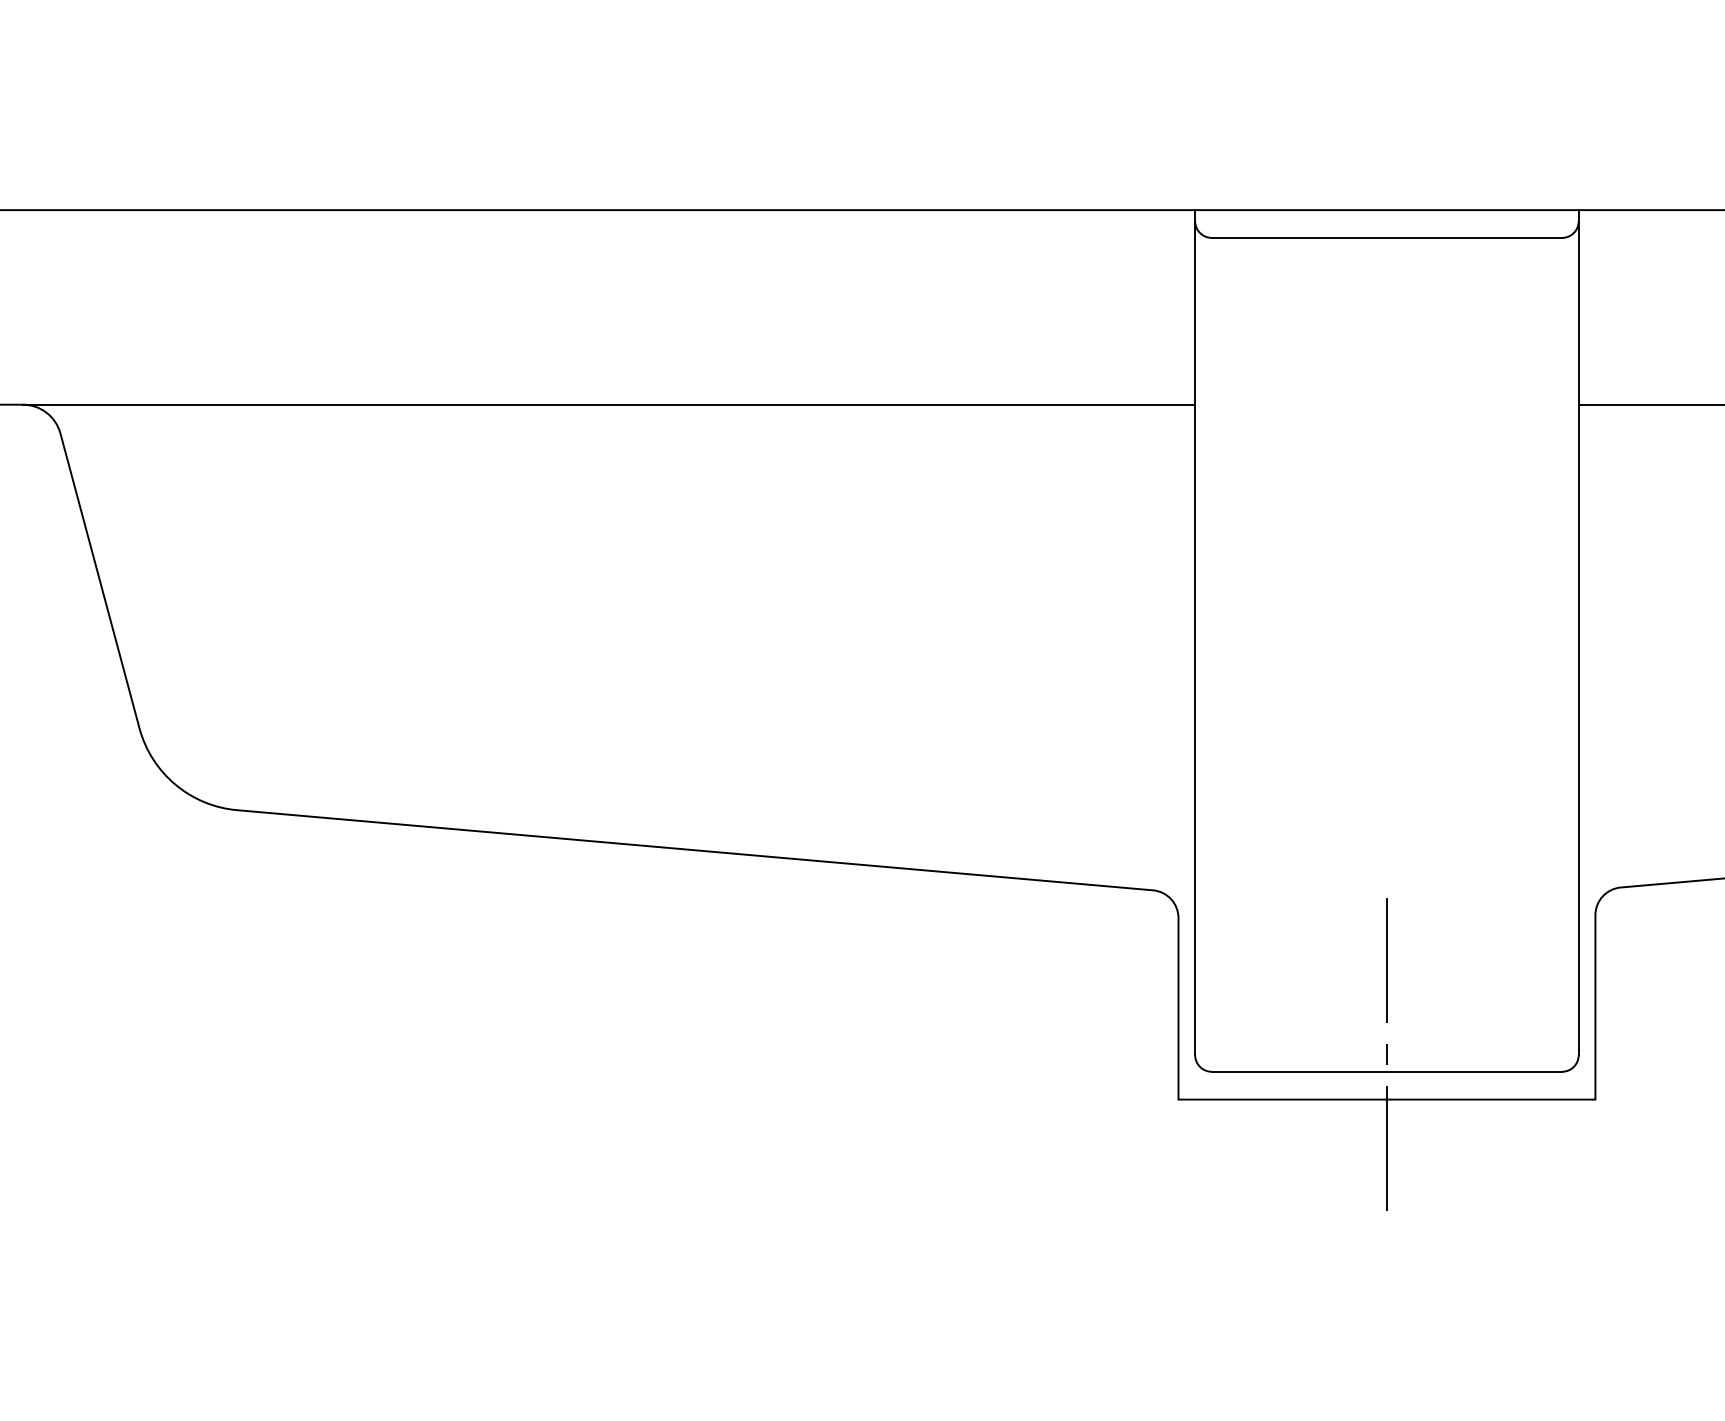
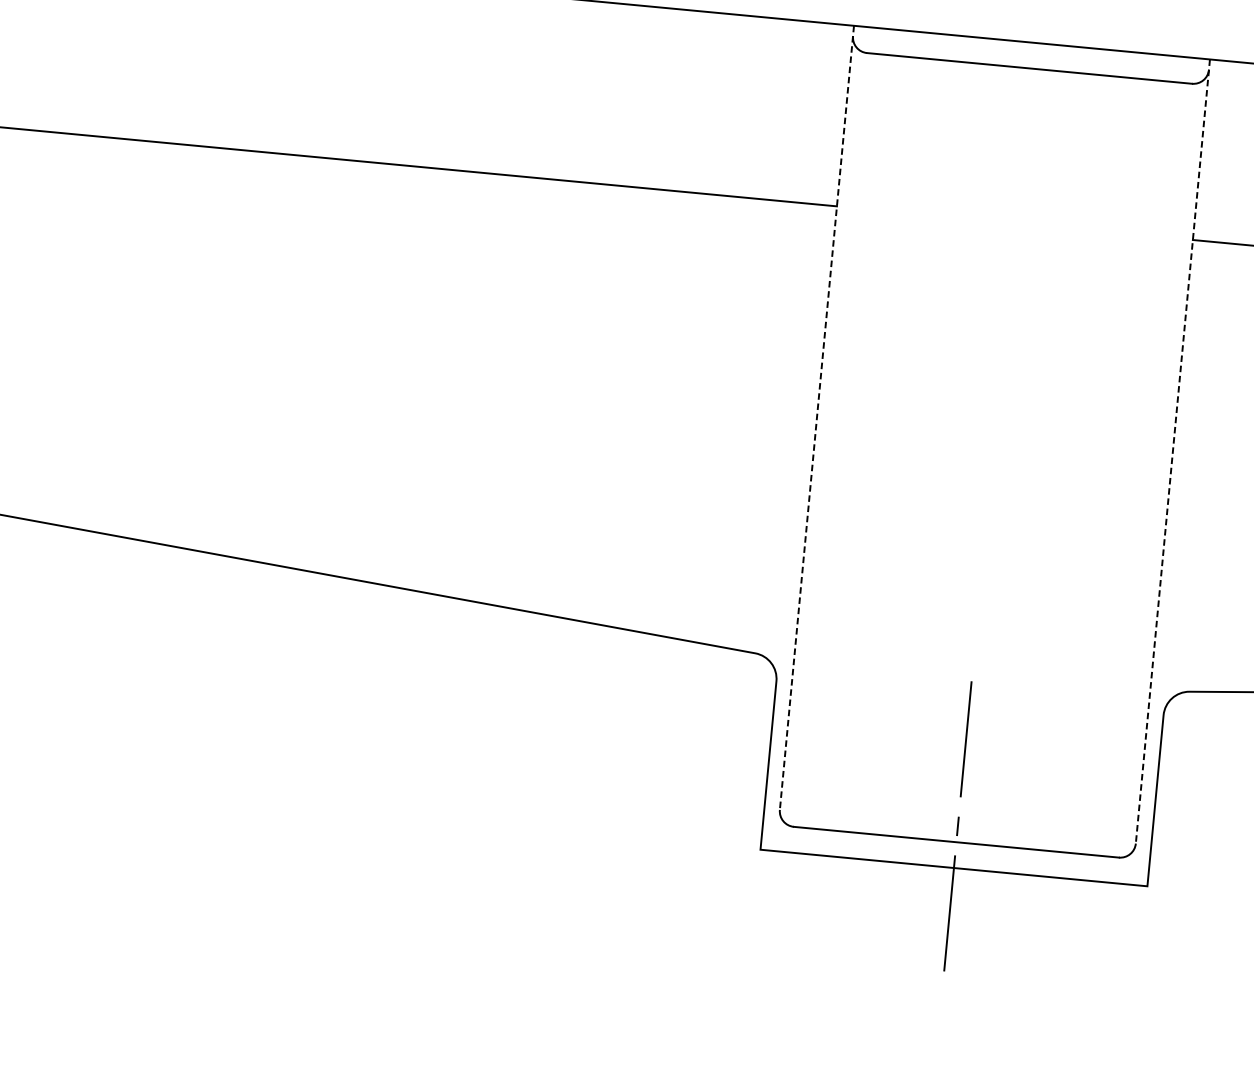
line: (1195, 633) -> (817, 418), solid -> dashed
line: (1578, 633) -> (1172, 452), solid -> dashed

